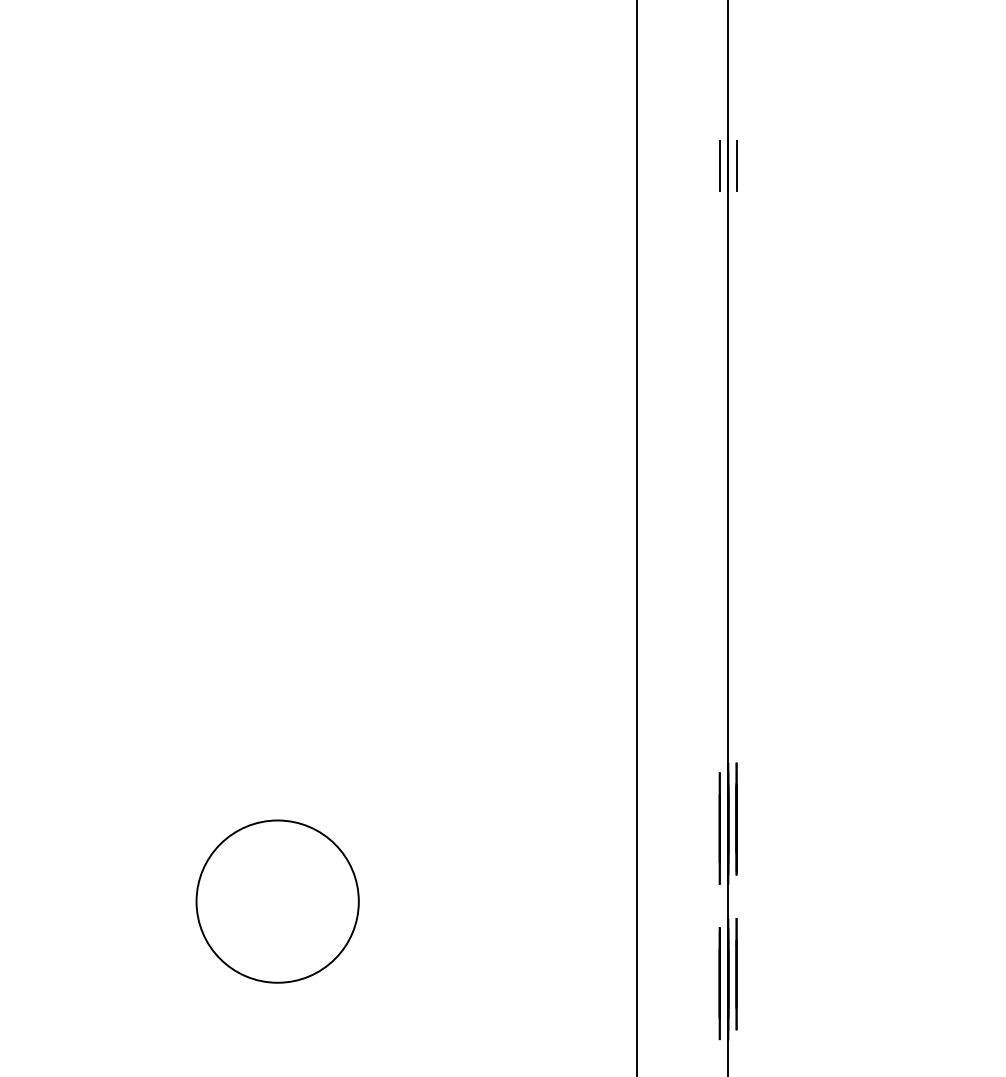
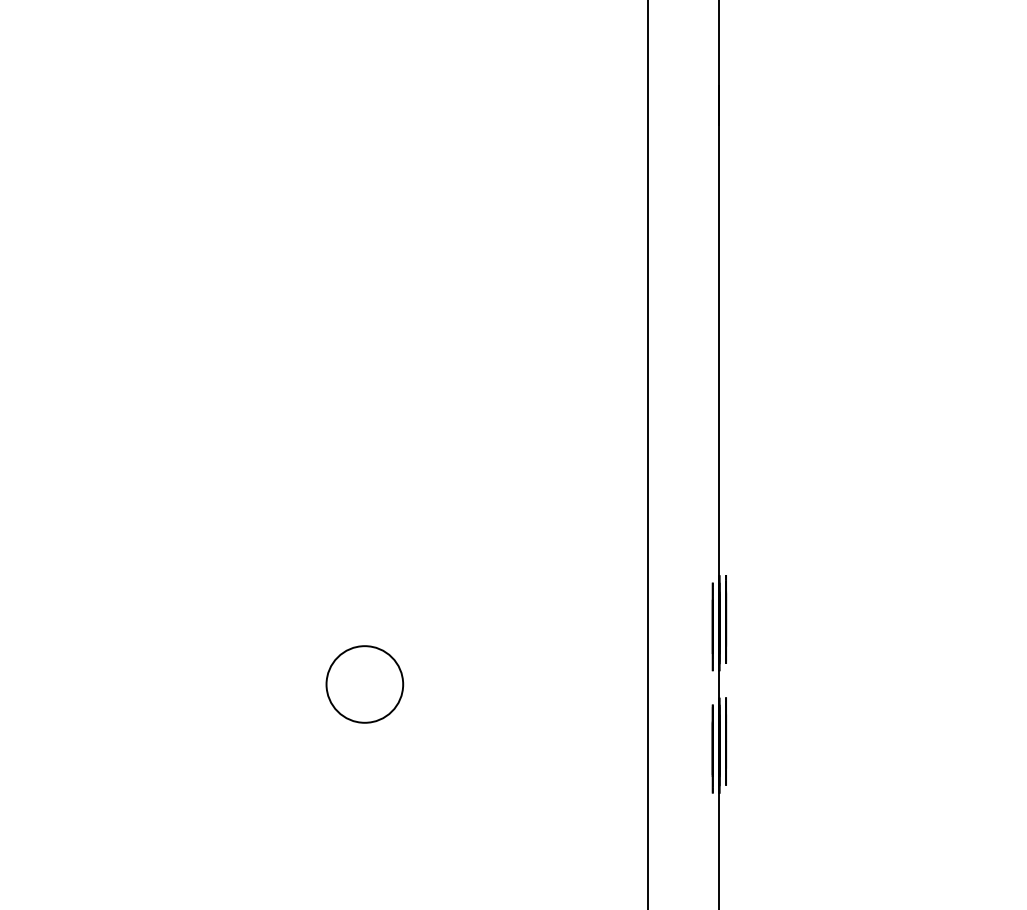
line: (719, 166) -> (712, 105), removed
line: (737, 166) -> (726, 105), removed
circle: (277, 901) -> (364, 684), size x0.6

